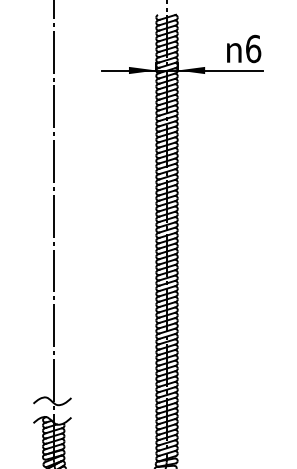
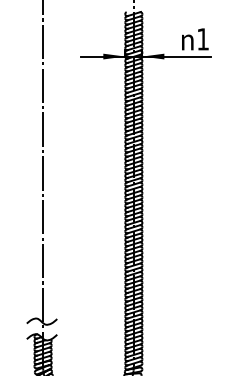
text: (253, 49) -> (203, 39), 6 -> 1

